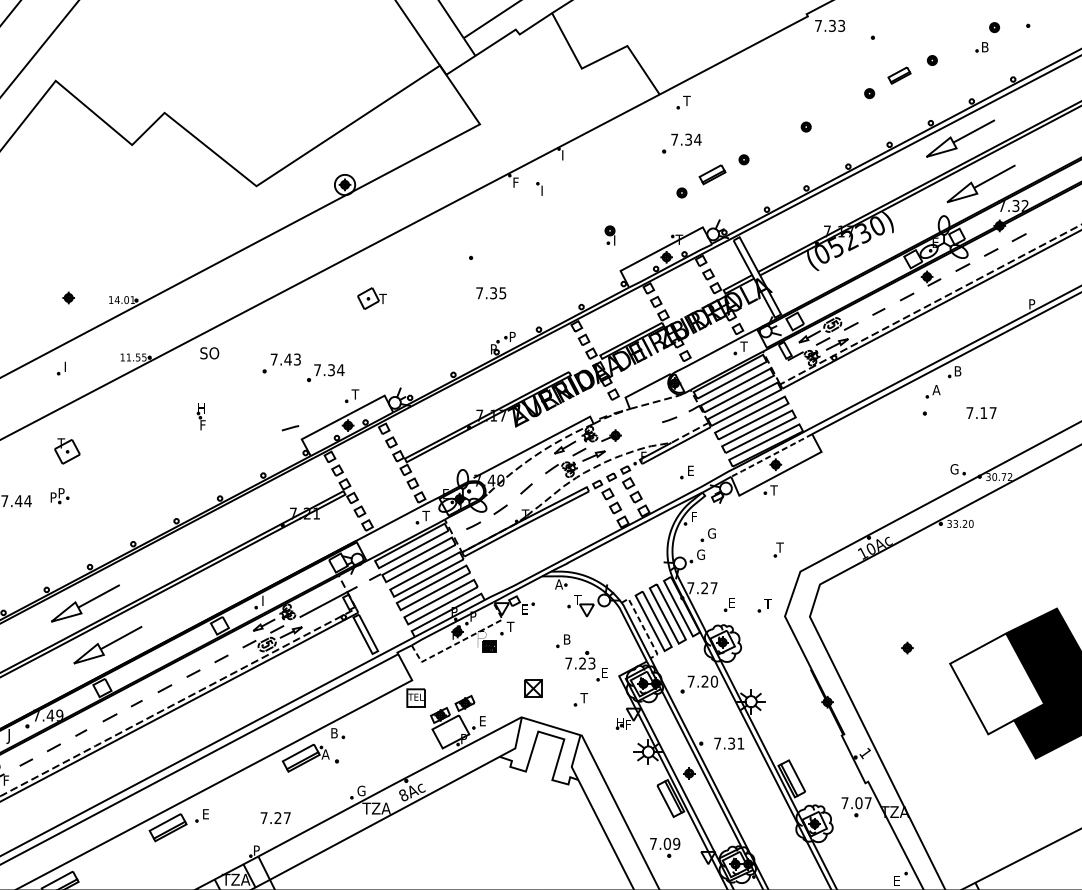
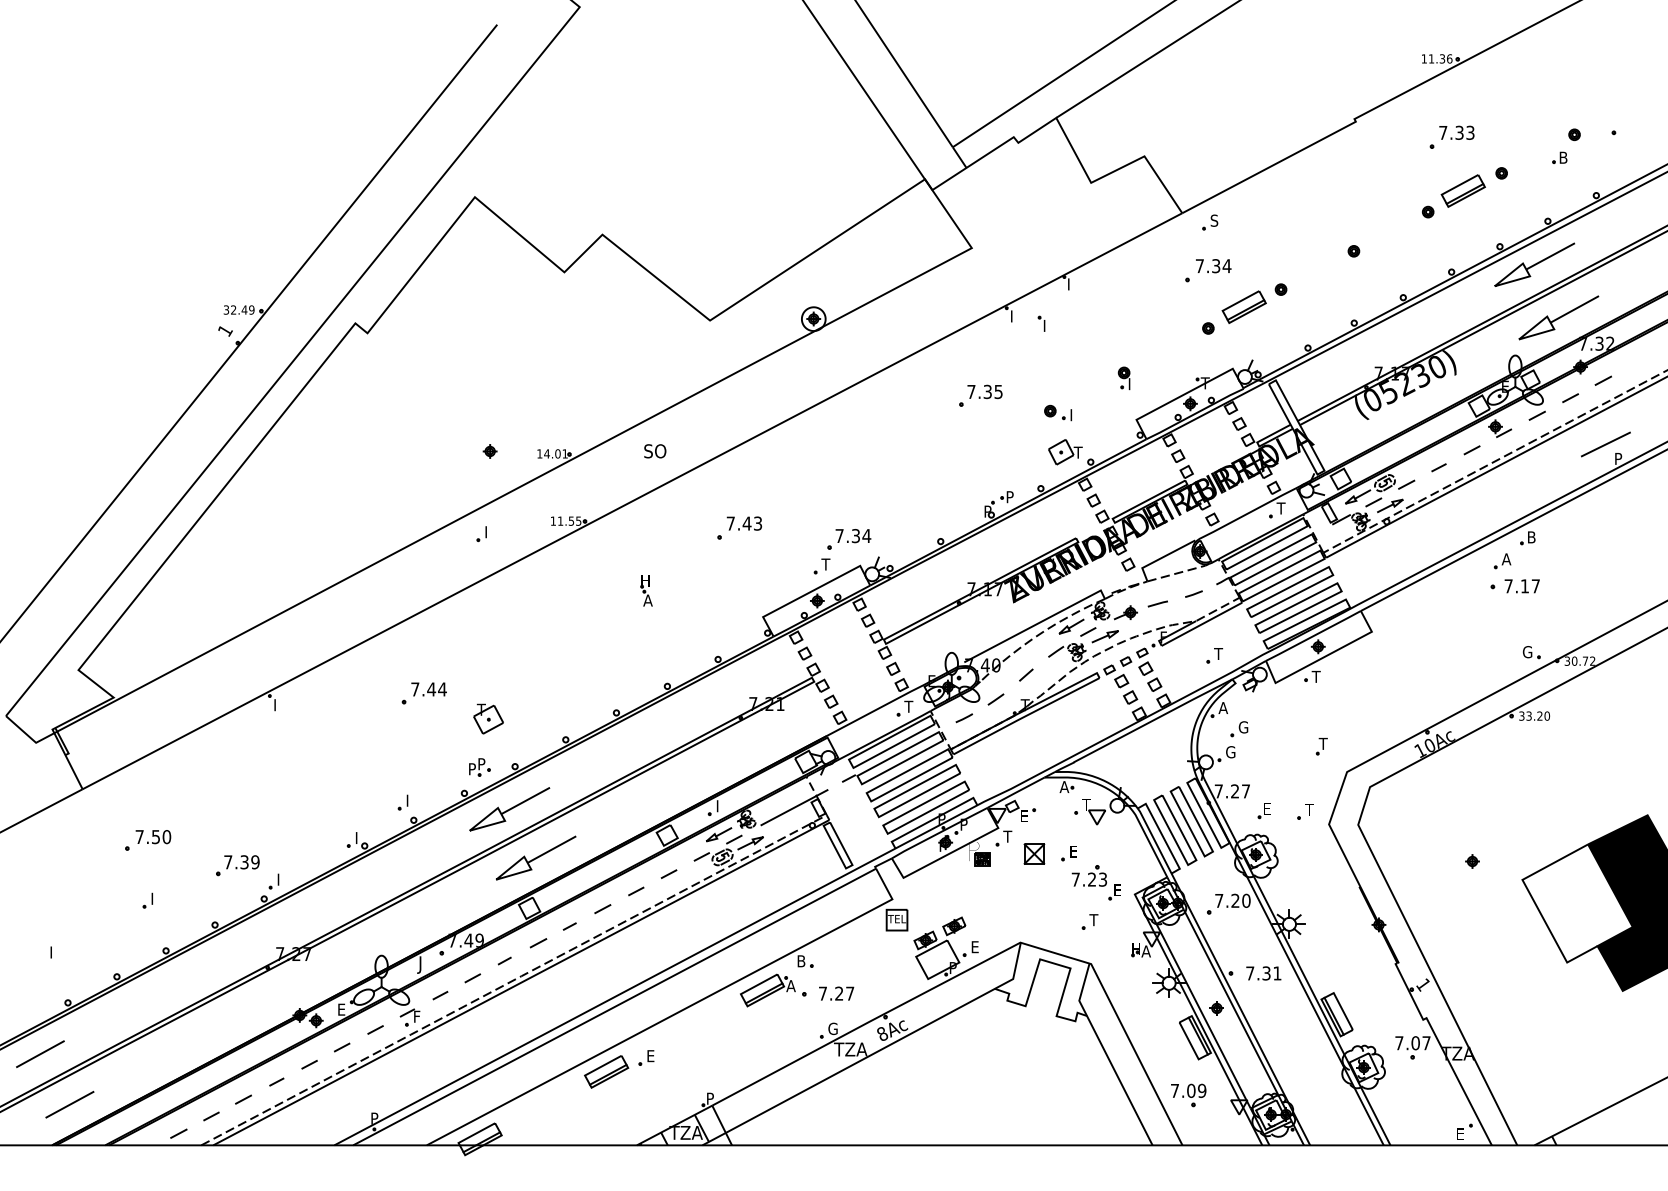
text: (829, 25) -> (1456, 132), moved
part: (898, 75) -> (1462, 190), size x1.67
text: (686, 100) -> (1213, 220), T -> S
part: (711, 174) -> (1243, 306), size x1.43
text: (516, 180) -> (1014, 313), F -> I
part: (553, 264) -> (1057, 412), added
text: (490, 292) -> (984, 391), moved
line: (1021, 292) -> (1605, 444), added
part: (372, 298) -> (1065, 452), moved
text: (209, 353) -> (655, 451), moved
part: (326, 373) -> (849, 539), moved
text: (980, 413) -> (1521, 586), moved
text: (203, 425) -> (647, 600), F -> A
line: (290, 427) -> (1157, 603), moved
part: (67, 450) -> (488, 718), moved
line: (771, 455) -> (1313, 636), dashed -> solid
text: (690, 470) -> (1218, 653), E -> T
part: (59, 496) -> (479, 767), moved
text: (694, 516) -> (1223, 707), F -> A
line: (642, 626) -> (1162, 836), dashed -> solid
text: (566, 639) -> (1073, 851), B -> E
line: (461, 641) -> (950, 853), dashed -> solid
part: (533, 688) -> (1034, 853), moved
text: (628, 724) -> (1145, 951), F -> A
text: (275, 817) -> (836, 993), moved

